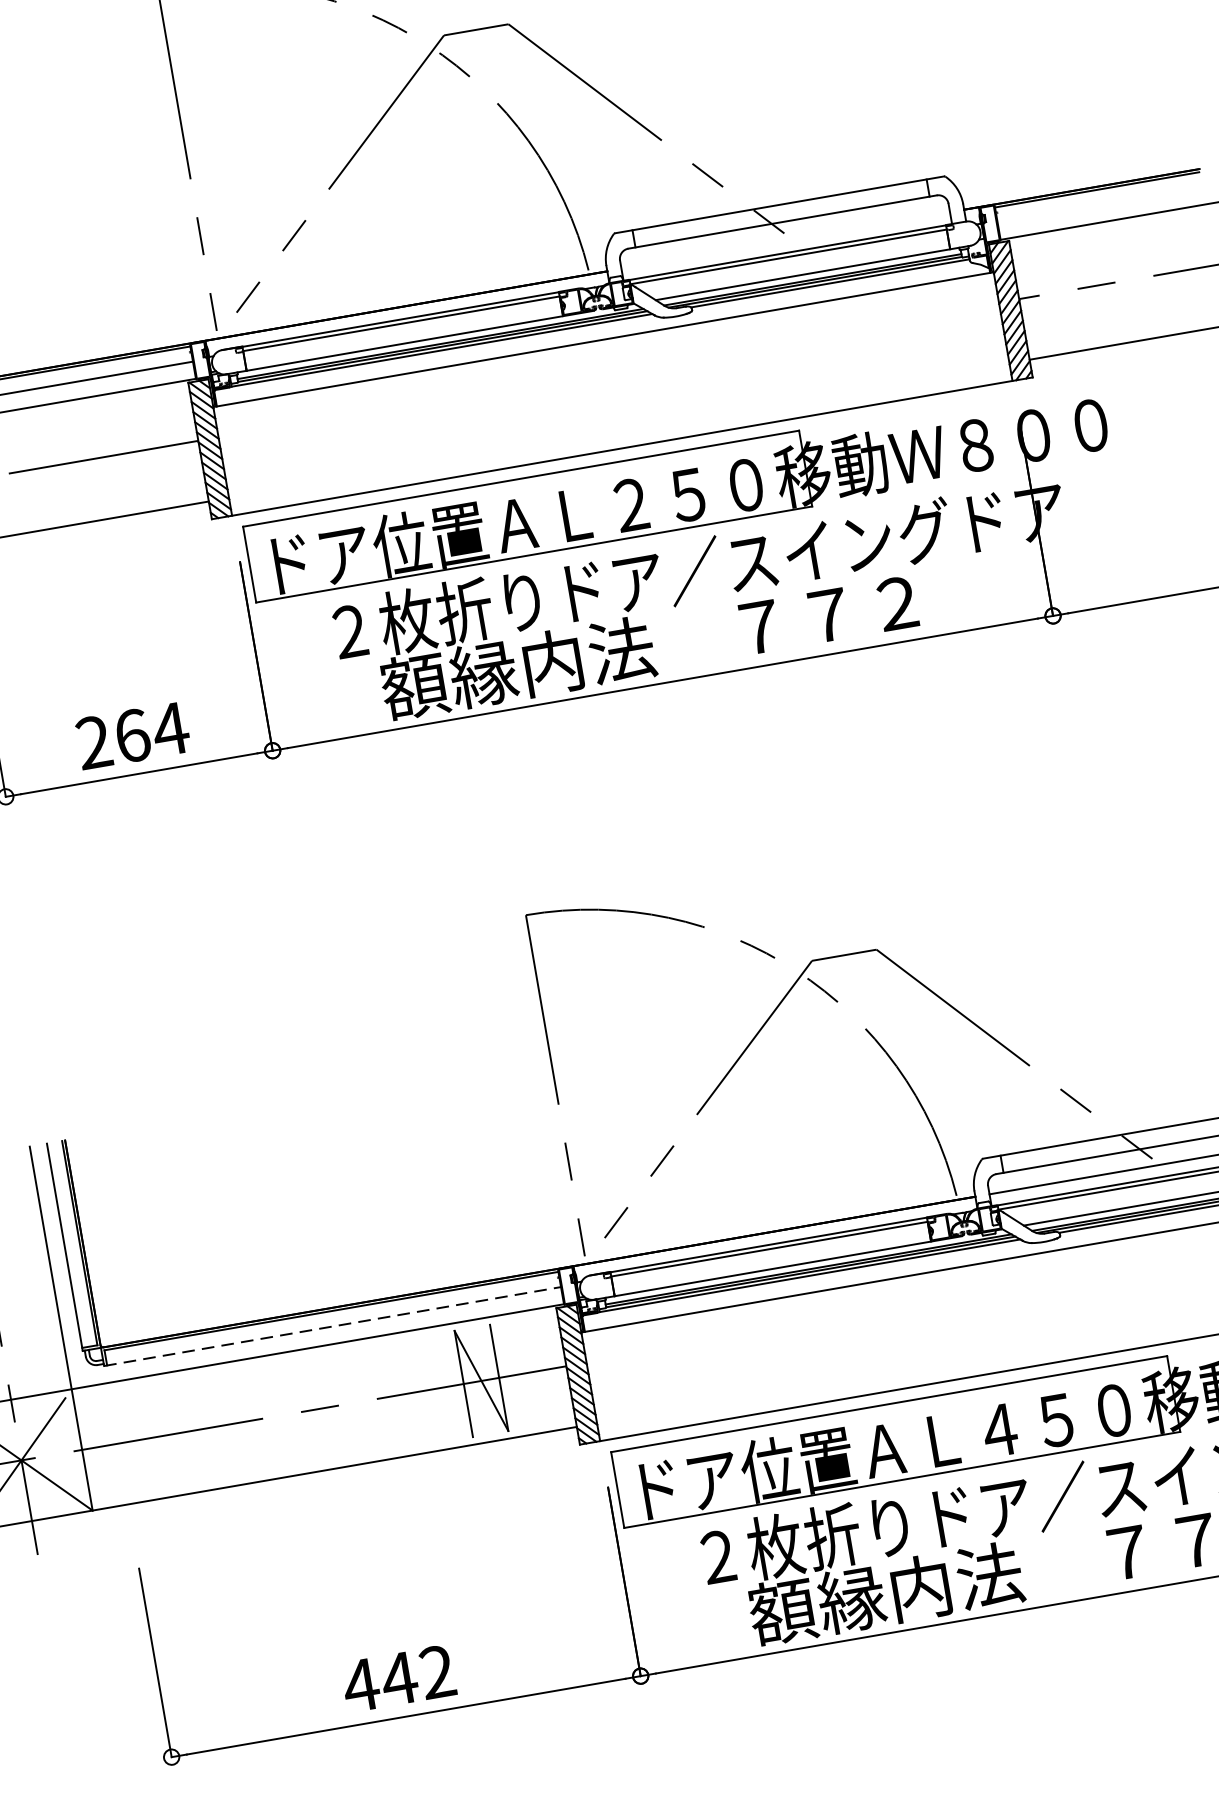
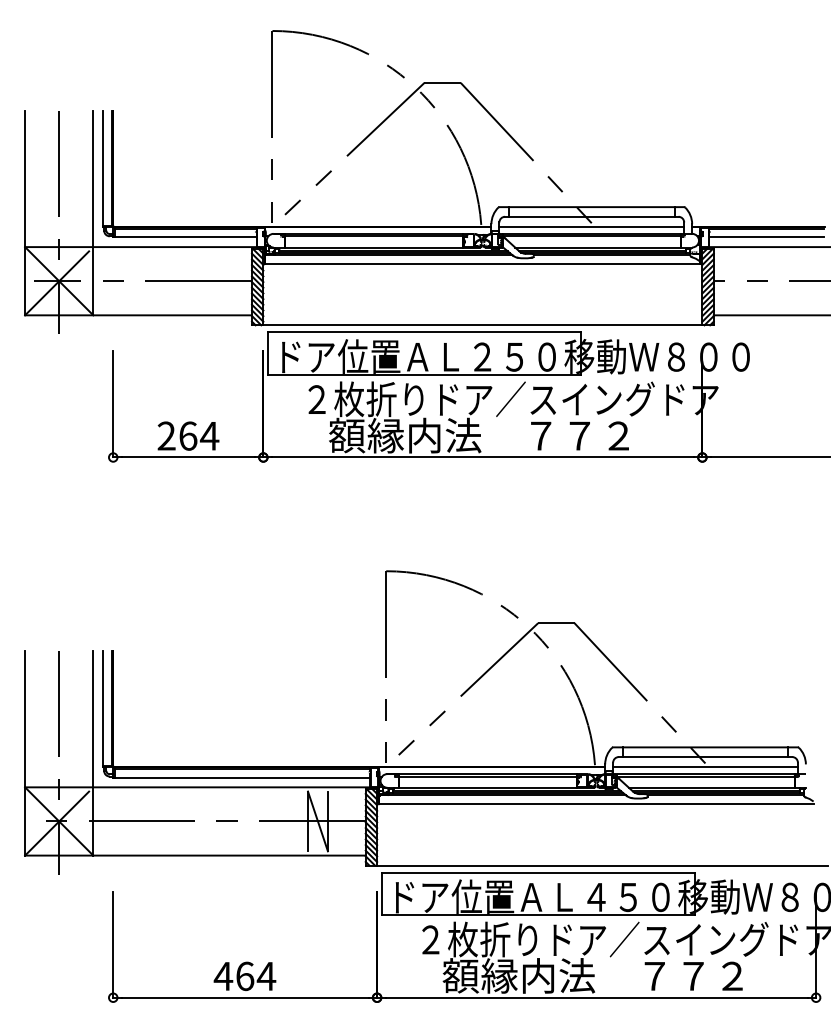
line: (1099, 205) -> (766, 237), added
line: (785, 241) -> (591, 227), added
line: (332, 1326) -> (241, 777), dashed -> solid
text: (418, 1675) -> (255, 976), 442 -> 464

